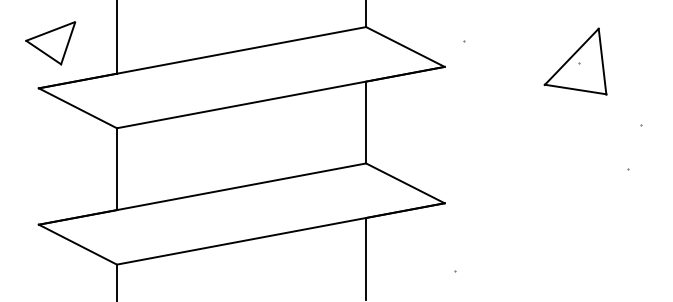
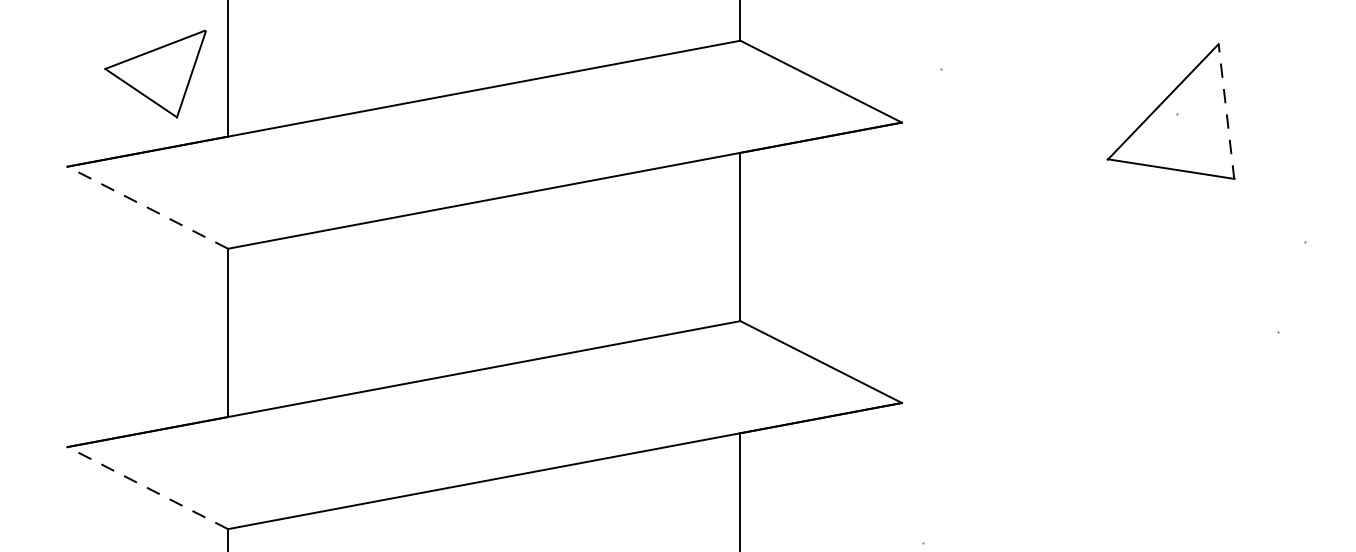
part: (50, 43) -> (155, 74), moved
line: (602, 61) -> (1226, 111), solid -> dashed
line: (77, 108) -> (146, 208), solid -> dashed
line: (77, 244) -> (146, 487), solid -> dashed

